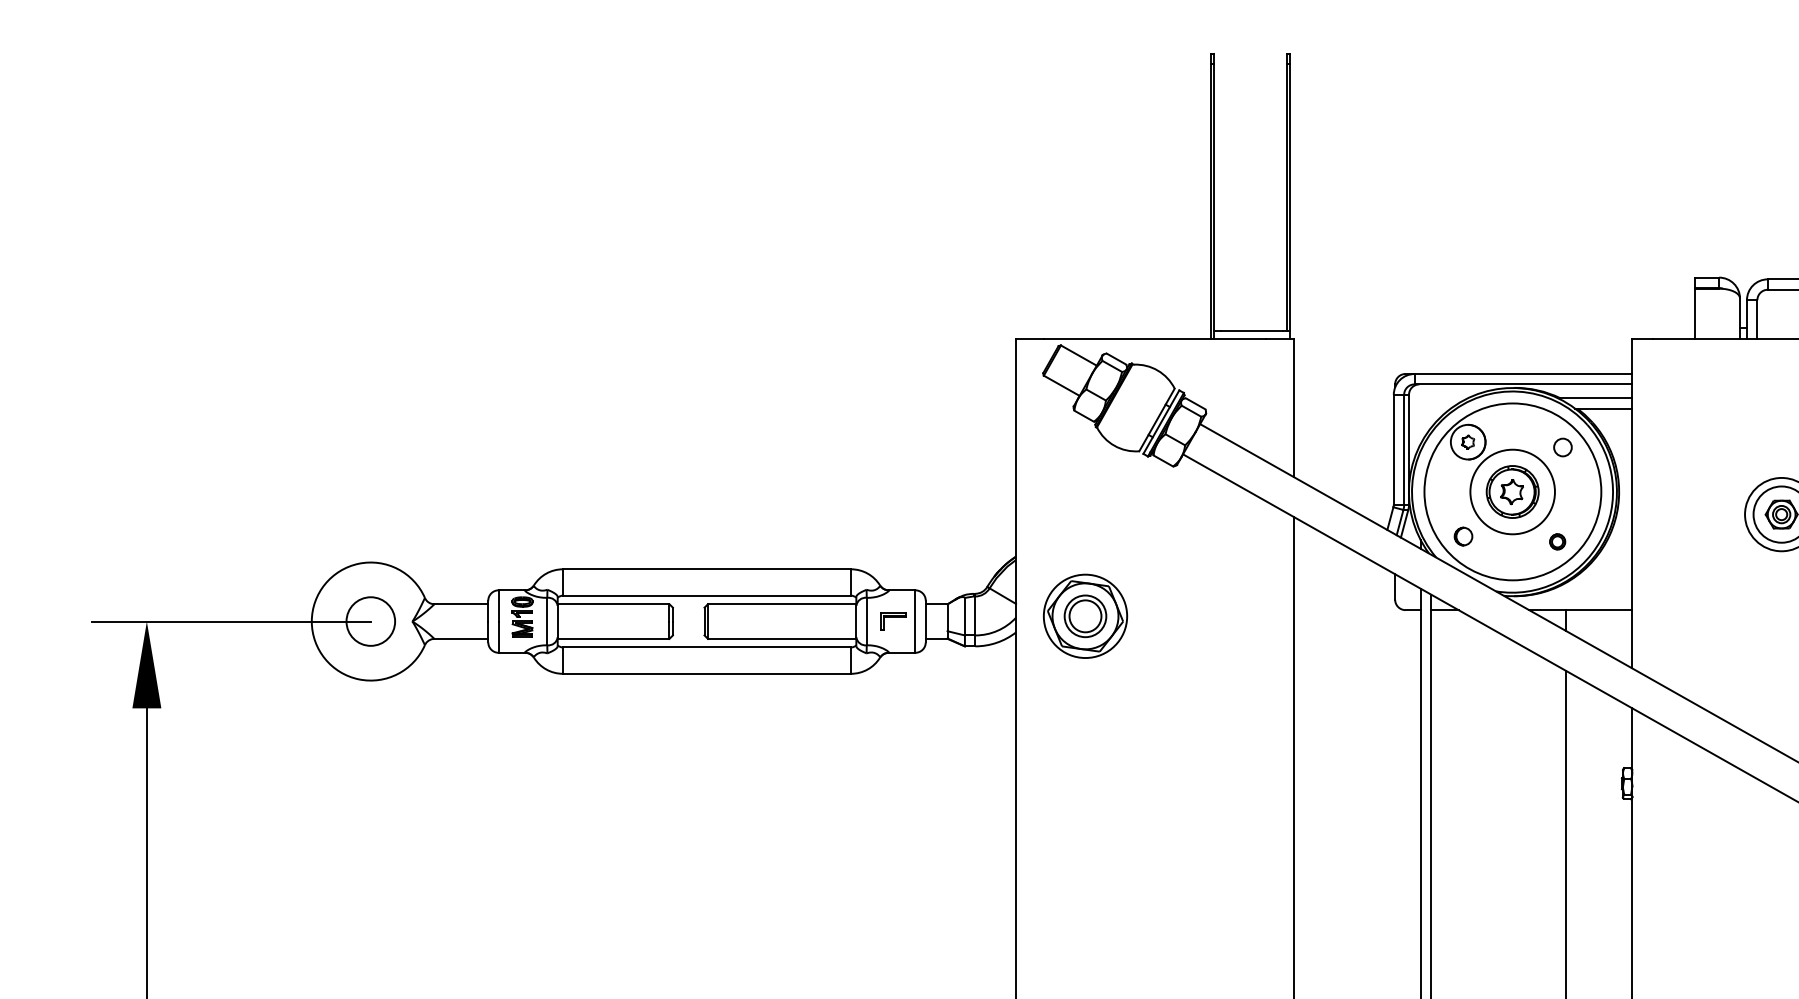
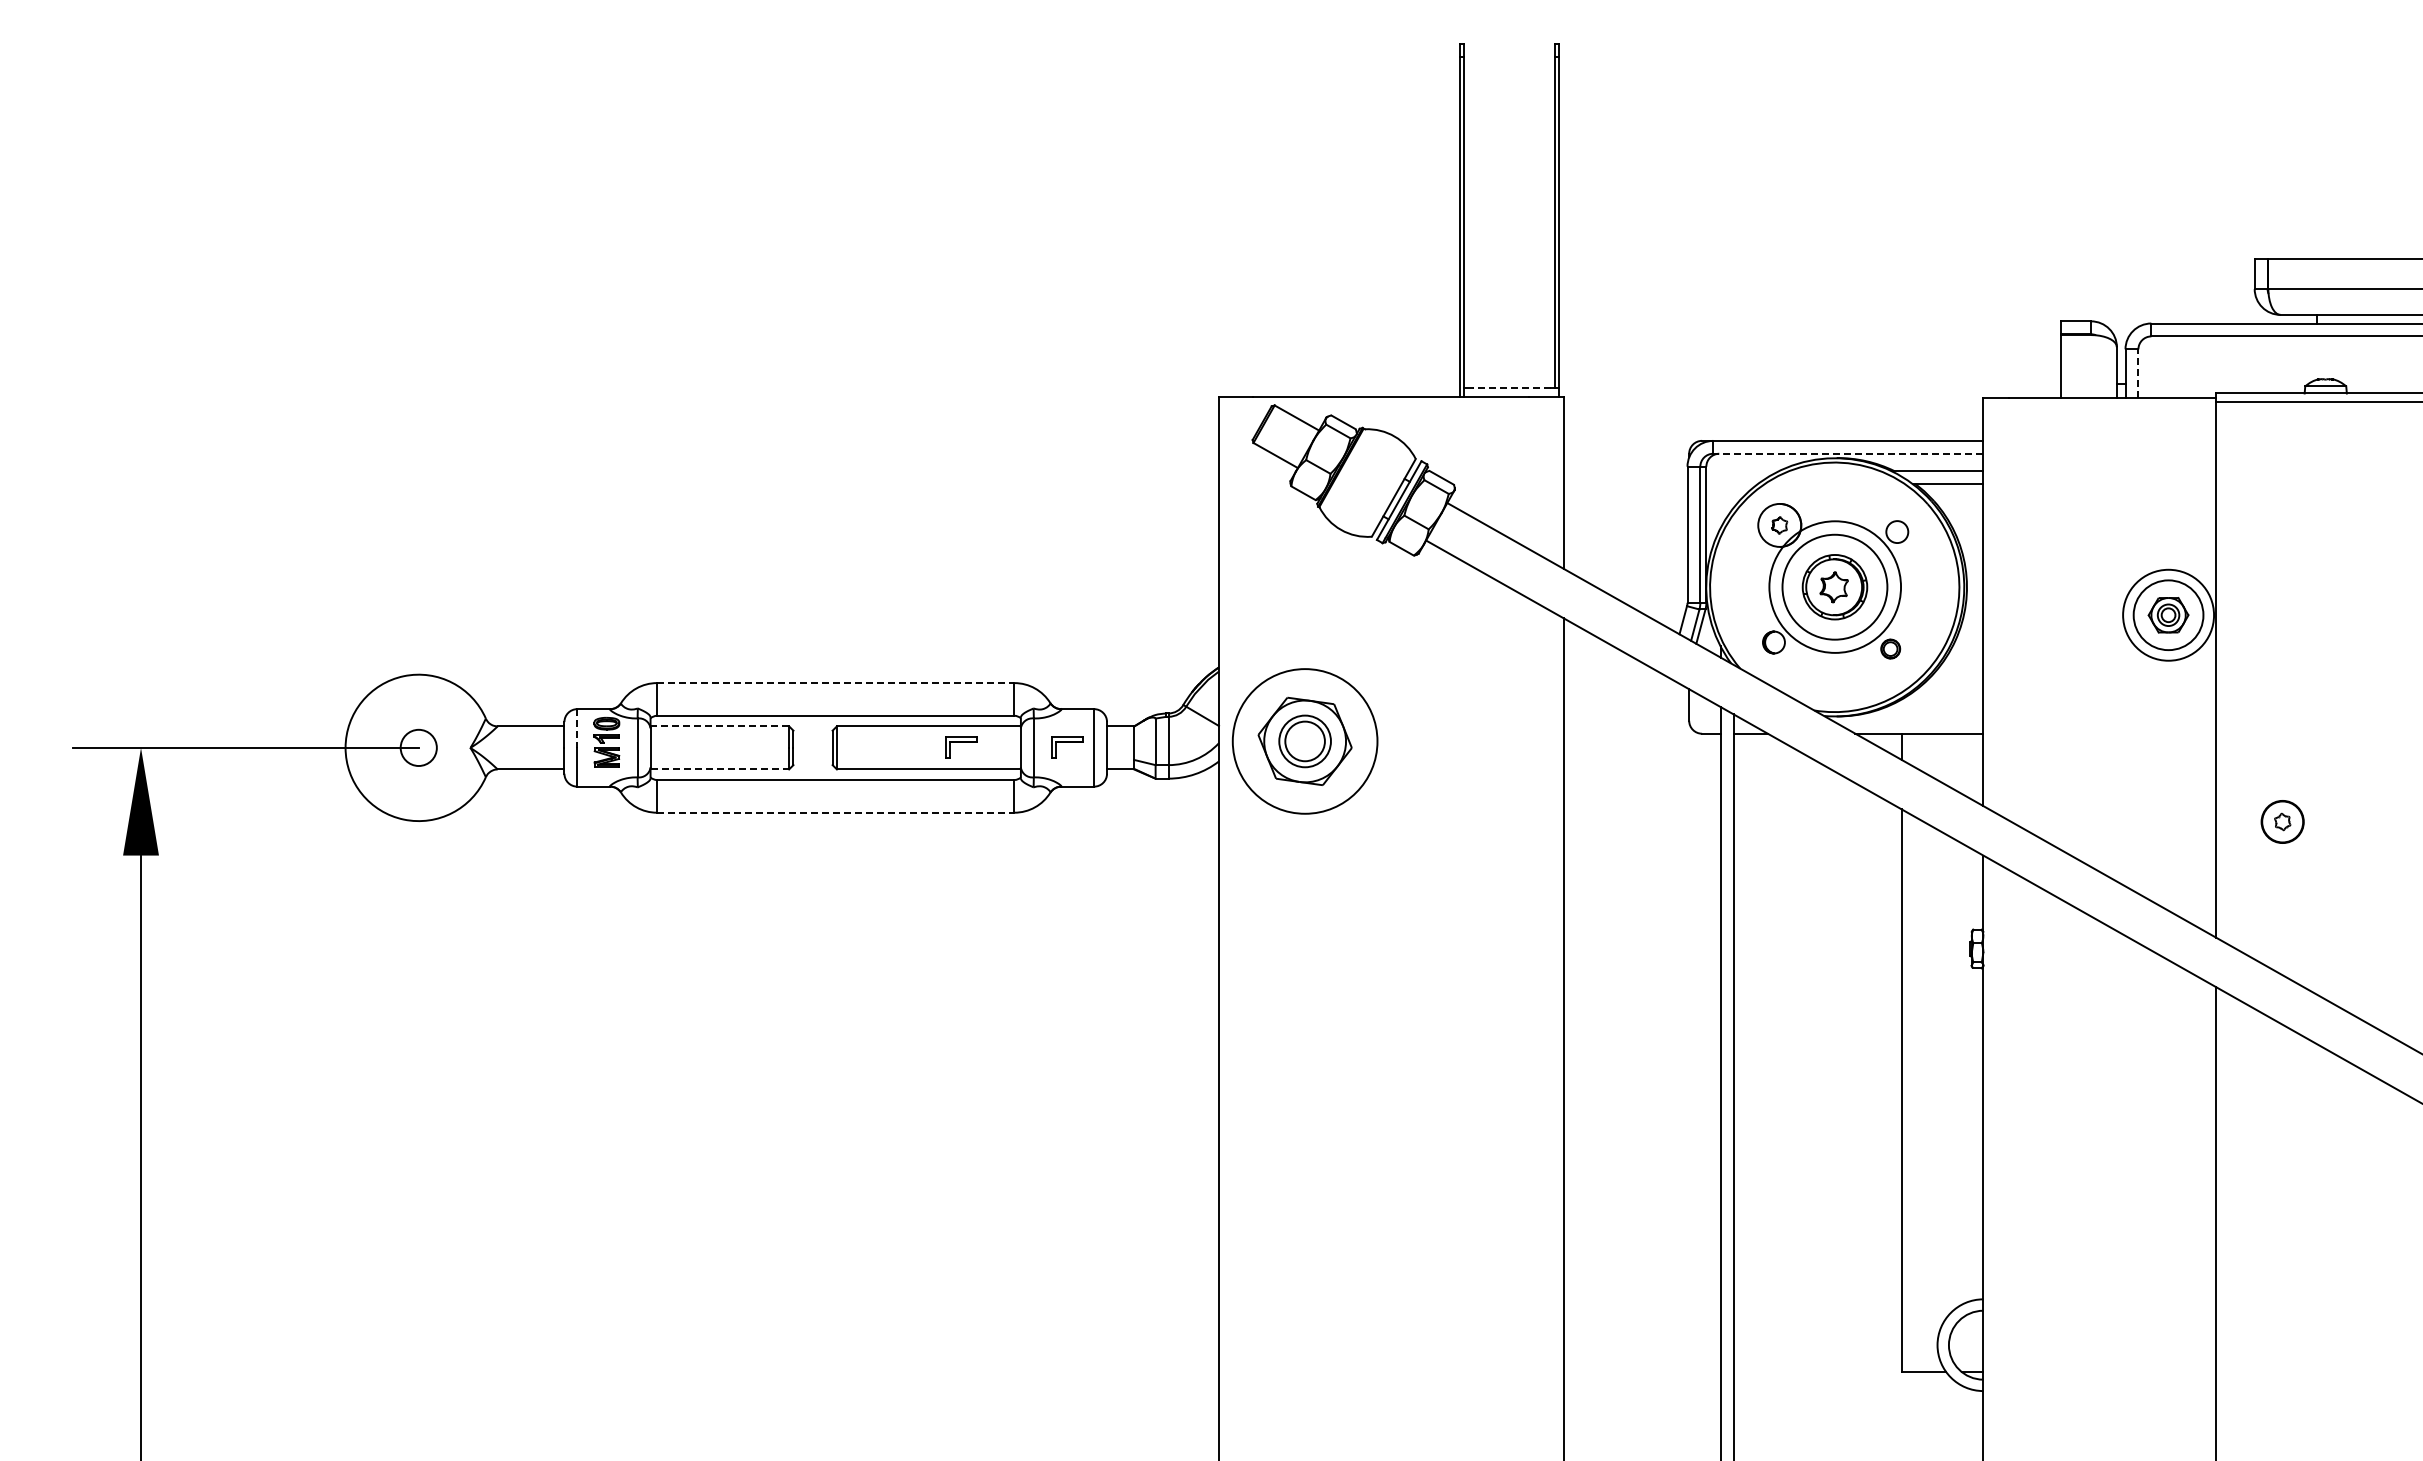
line: (1757, 319) -> (2138, 373), solid -> dashed
line: (1251, 331) -> (1511, 388), solid -> dashed
line: (1522, 384) -> (1847, 453), solid -> dashed
circle: (1512, 491) -> (1834, 586), size x0.6
line: (706, 569) -> (835, 683), solid -> dashed
line: (613, 604) -> (719, 726), solid -> dashed
line: (498, 606) -> (577, 729), solid -> dashed
circle: (1084, 616) -> (1304, 741), size x1.4
circle: (370, 621) -> (418, 747), size x0.6
part: (808, 621) -> (961, 747), added
line: (614, 638) -> (720, 769), solid -> dashed
line: (706, 673) -> (835, 812), solid -> dashed

